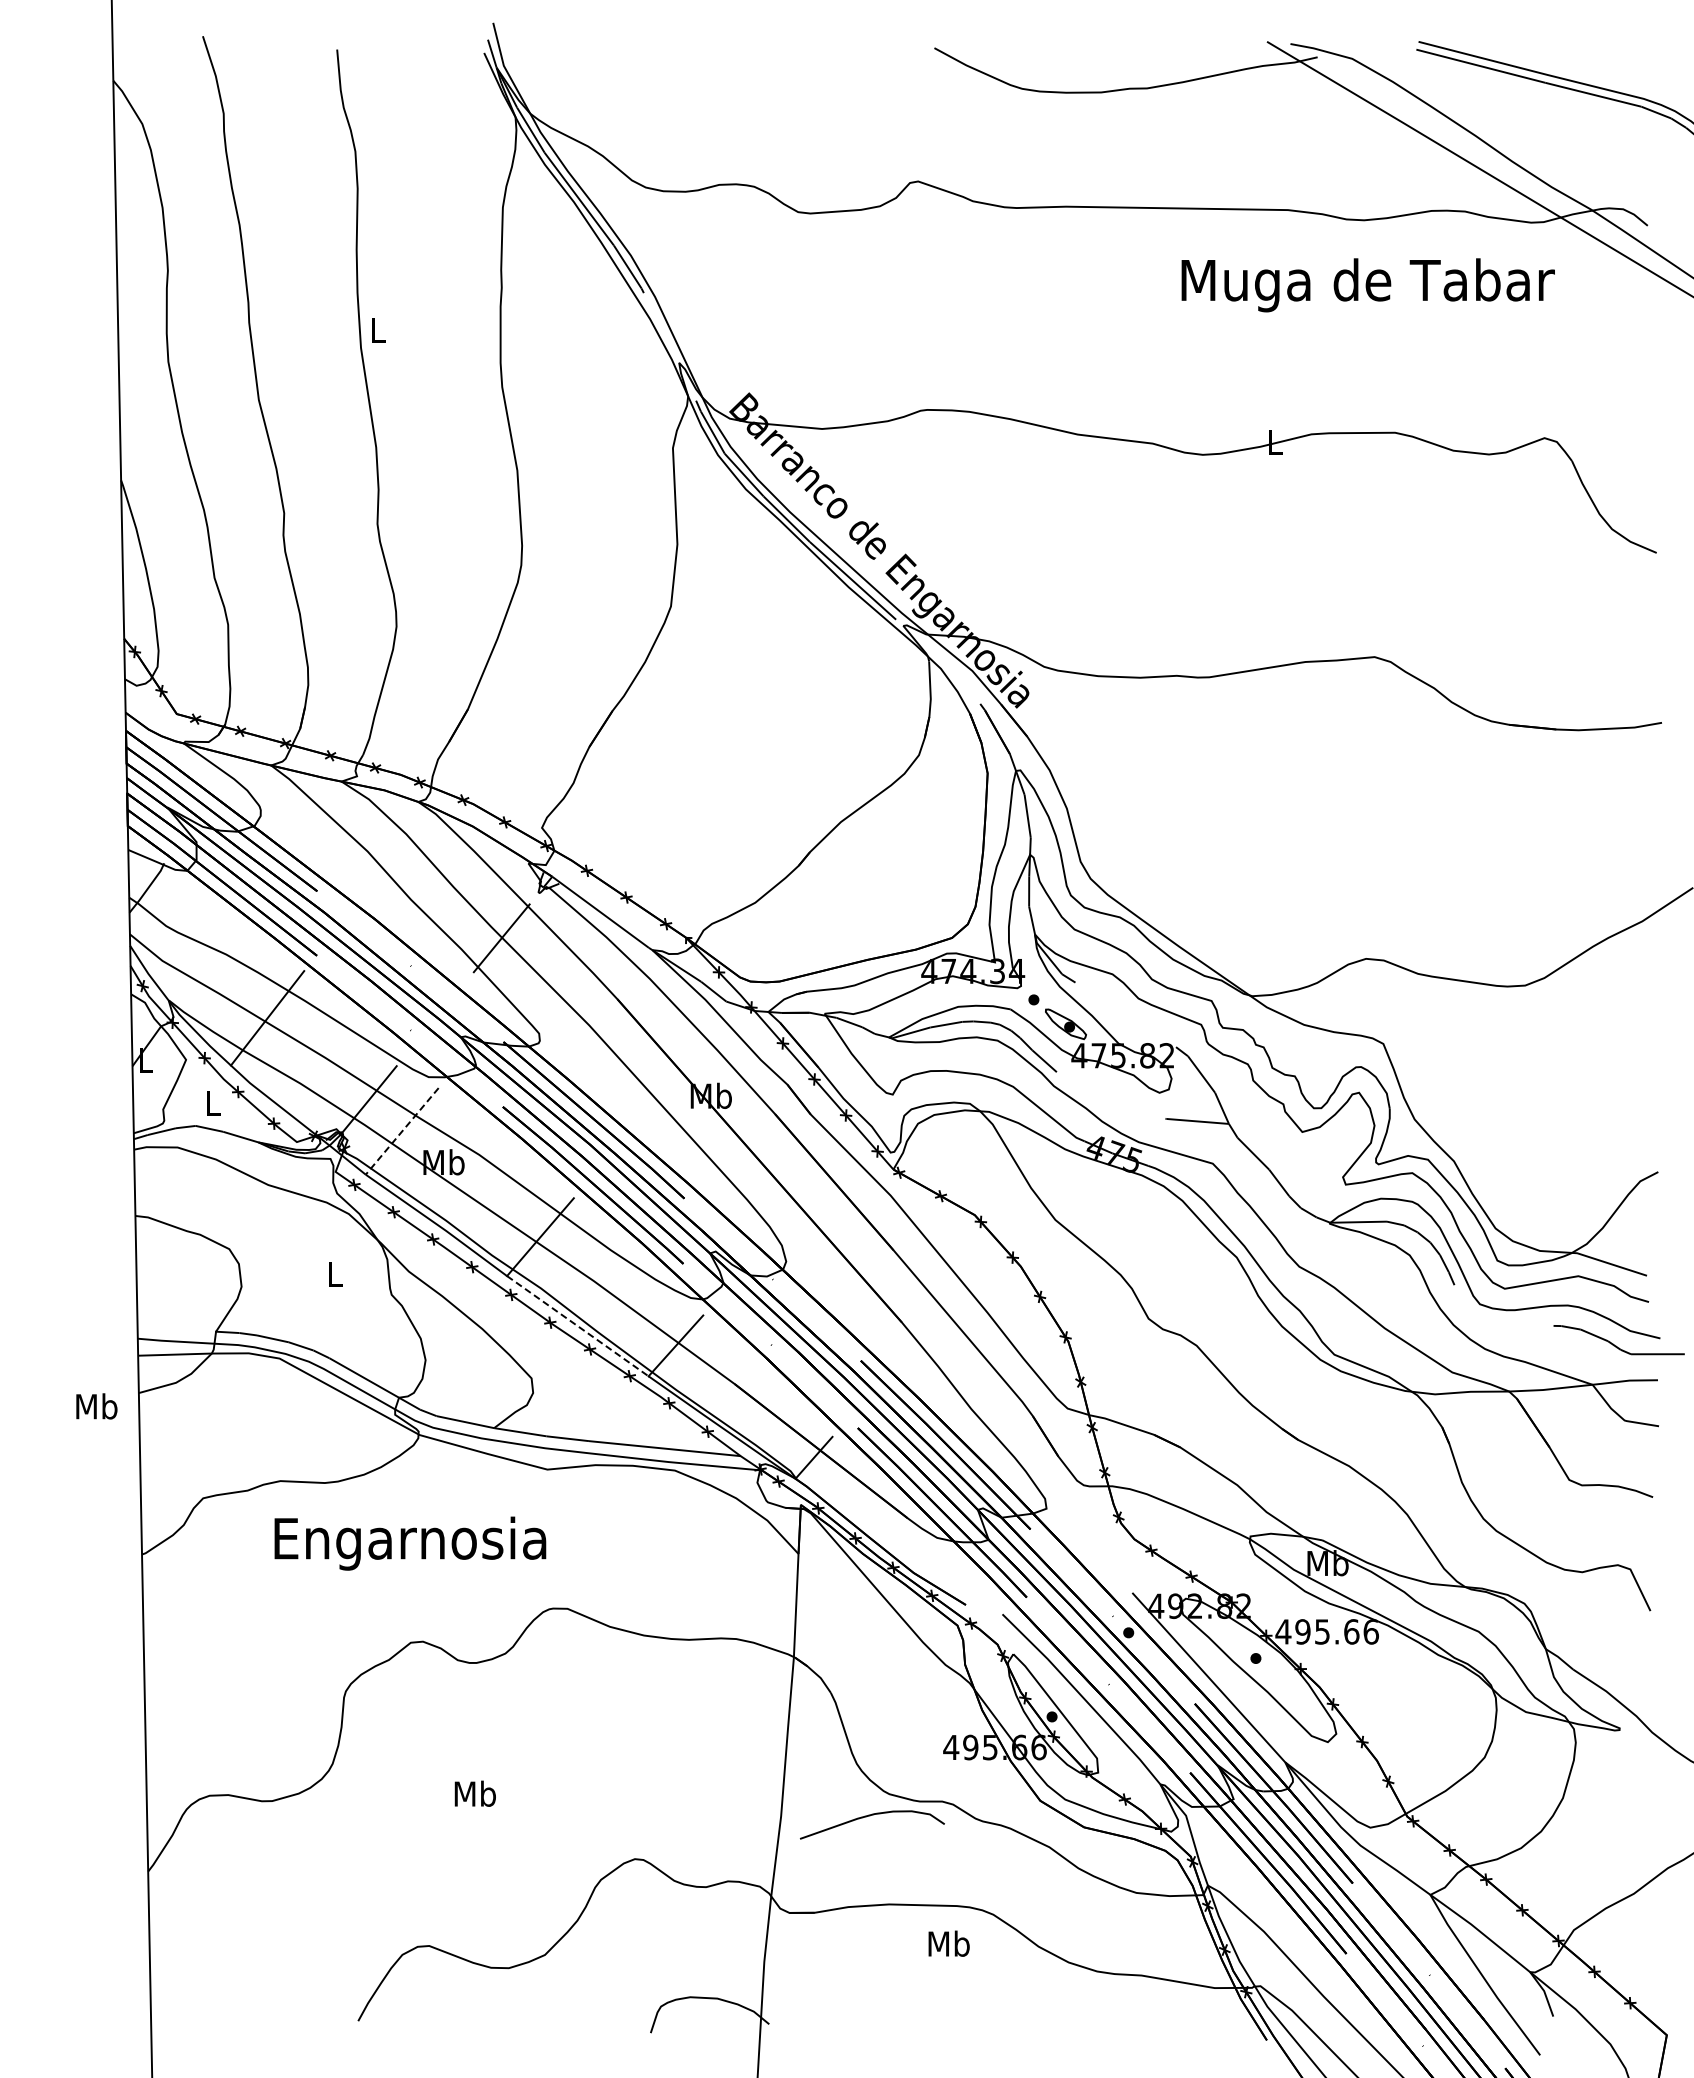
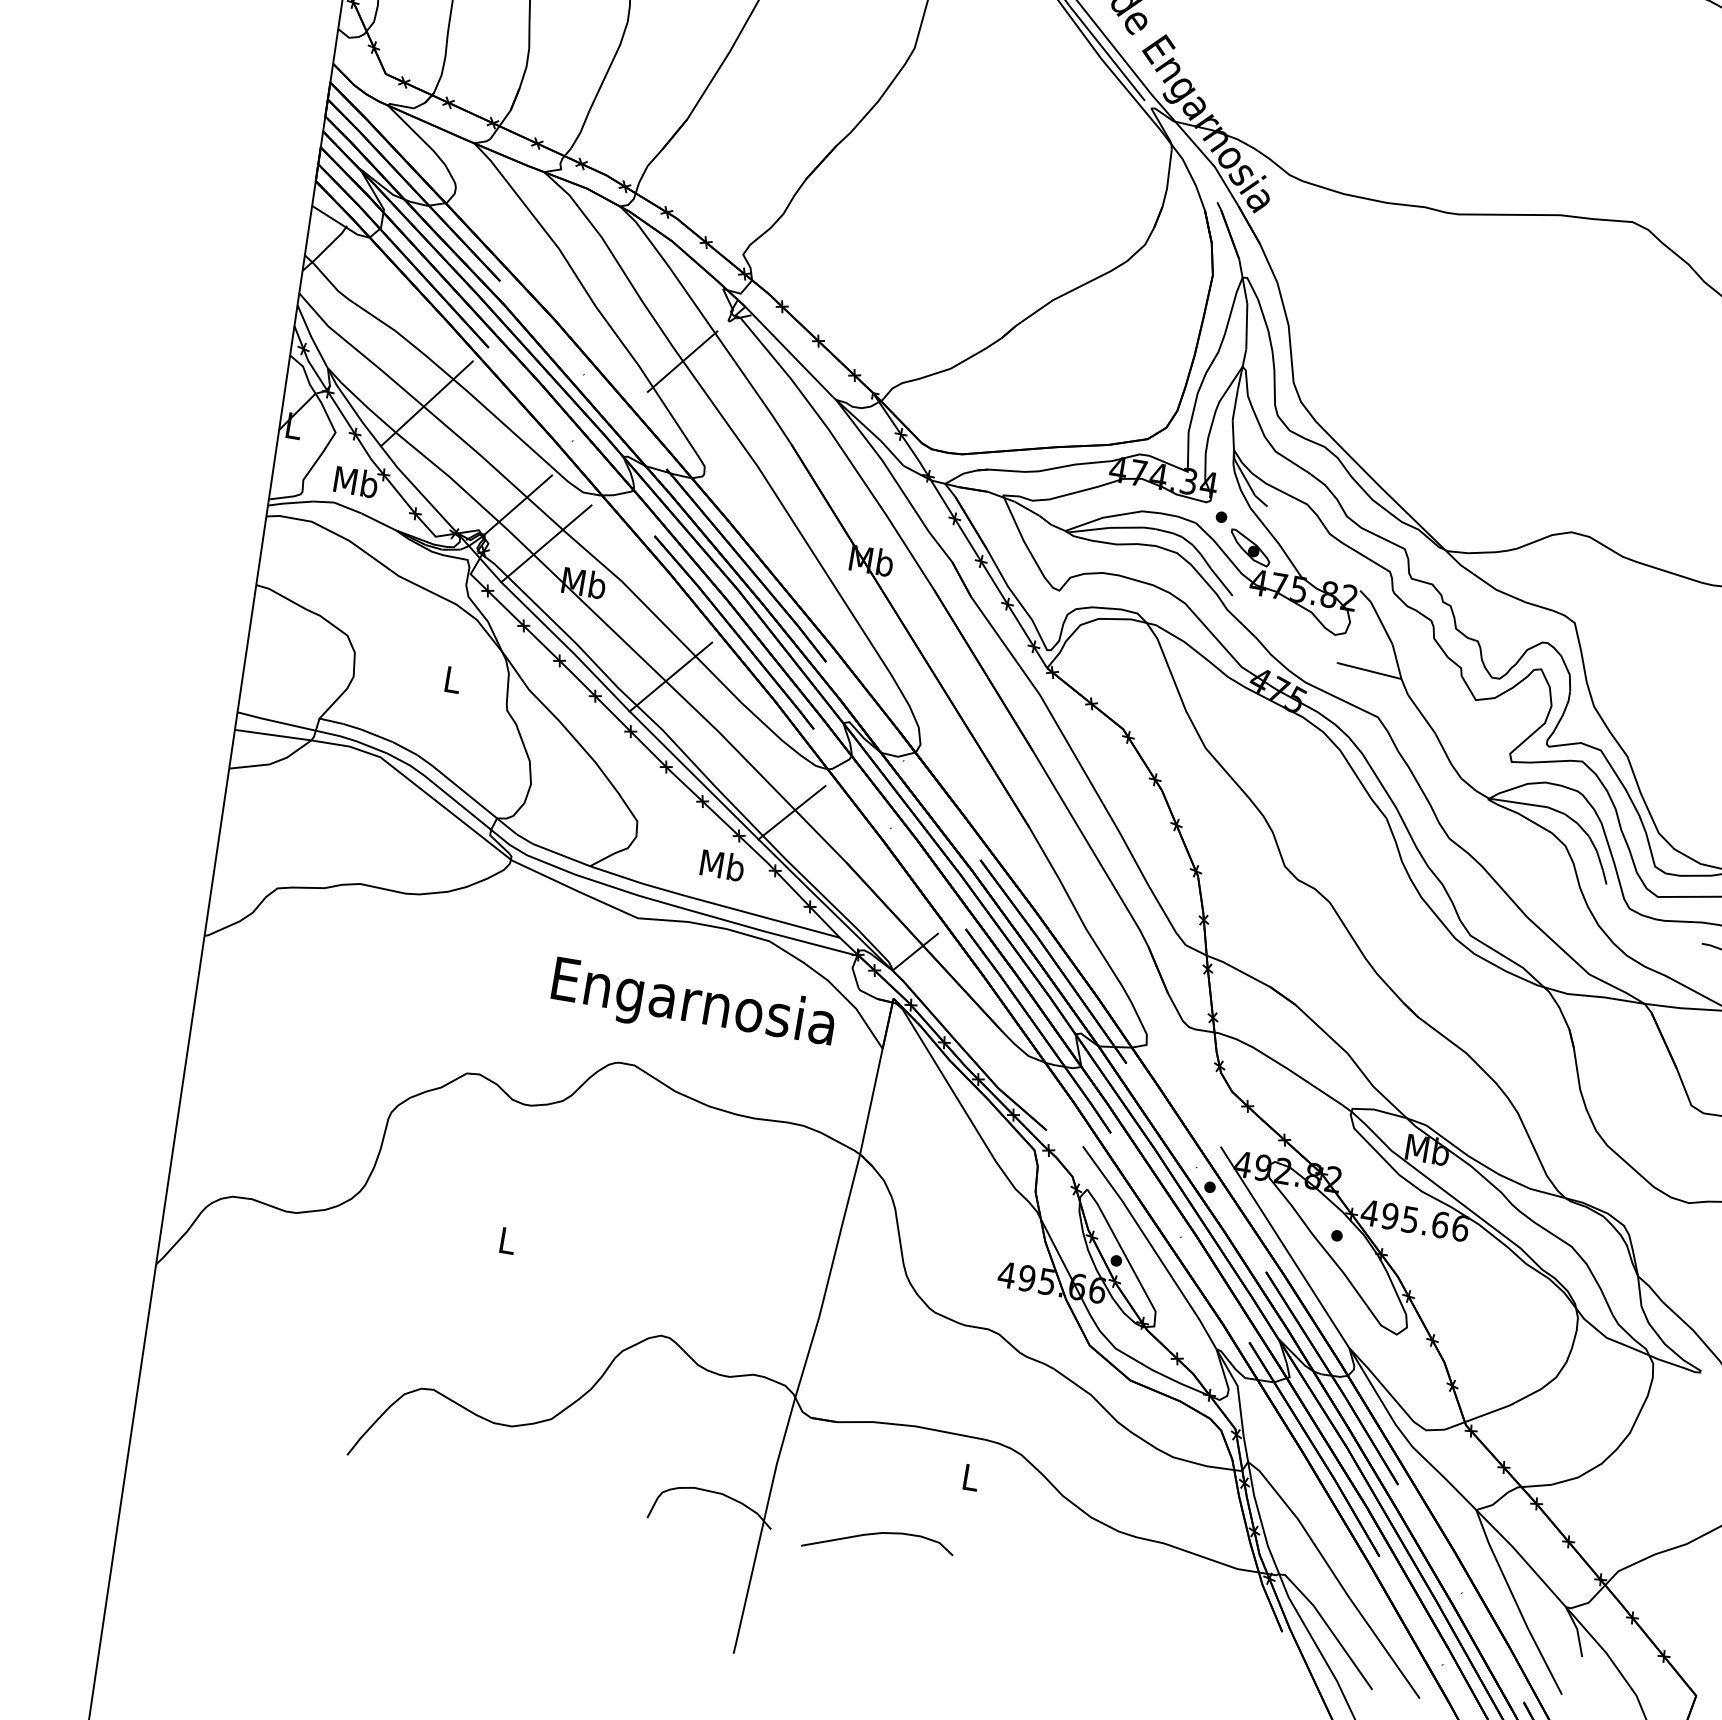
text: (212, 1103) -> (355, 482), L -> Mb
line: (402, 1131) -> (546, 544), dashed -> solid
line: (577, 1326) -> (693, 775), dashed -> solid
text: (96, 1406) -> (722, 865), moved
text: (410, 1543) -> (693, 1006), moved
text: (474, 1793) -> (506, 1240), Mb -> L
curve: (870, 1816) -> (877, 1534), moved
text: (948, 1943) -> (970, 1476), Mb -> L

